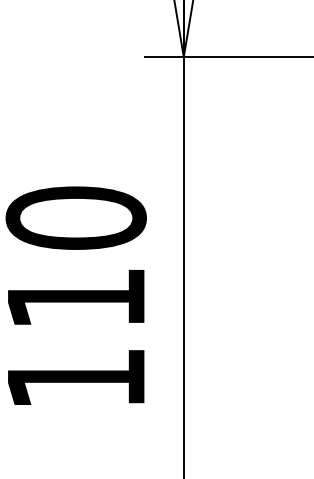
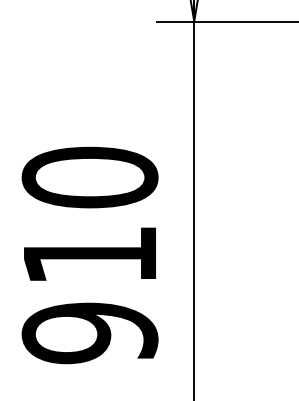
text: (75, 378) -> (89, 332), 110 -> 910

